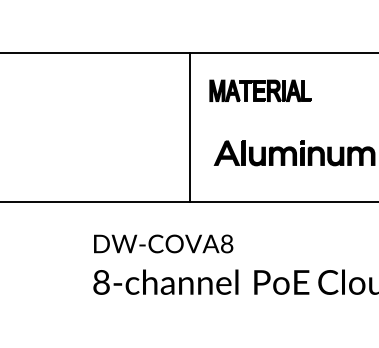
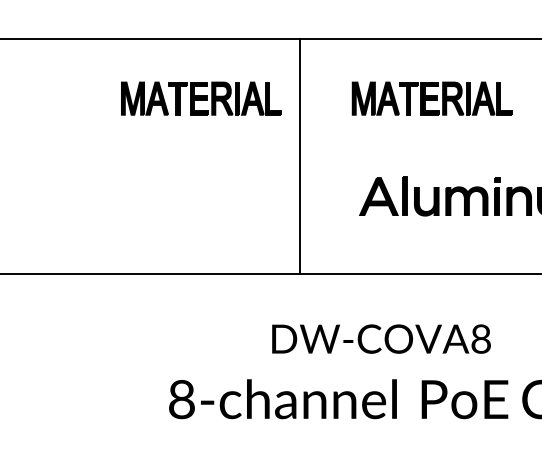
part: (113, 90) -> (200, 98), added
line: (189, 127) -> (299, 156), moved
text: (163, 243) -> (381, 338), moved

